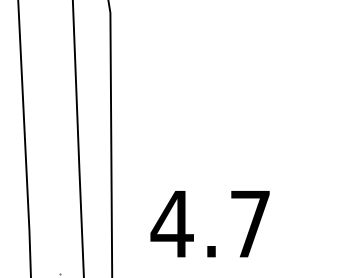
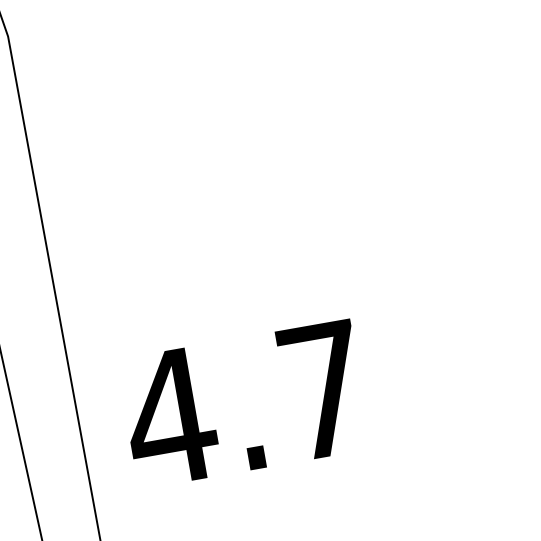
text: (209, 224) -> (243, 405), moved

